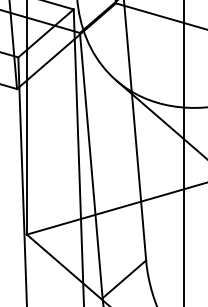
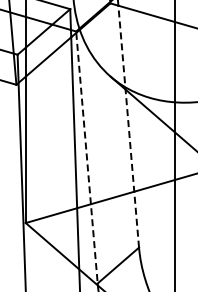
line: (135, 132) -> (128, 126), solid -> dashed
line: (91, 166) -> (87, 158), solid -> dashed

